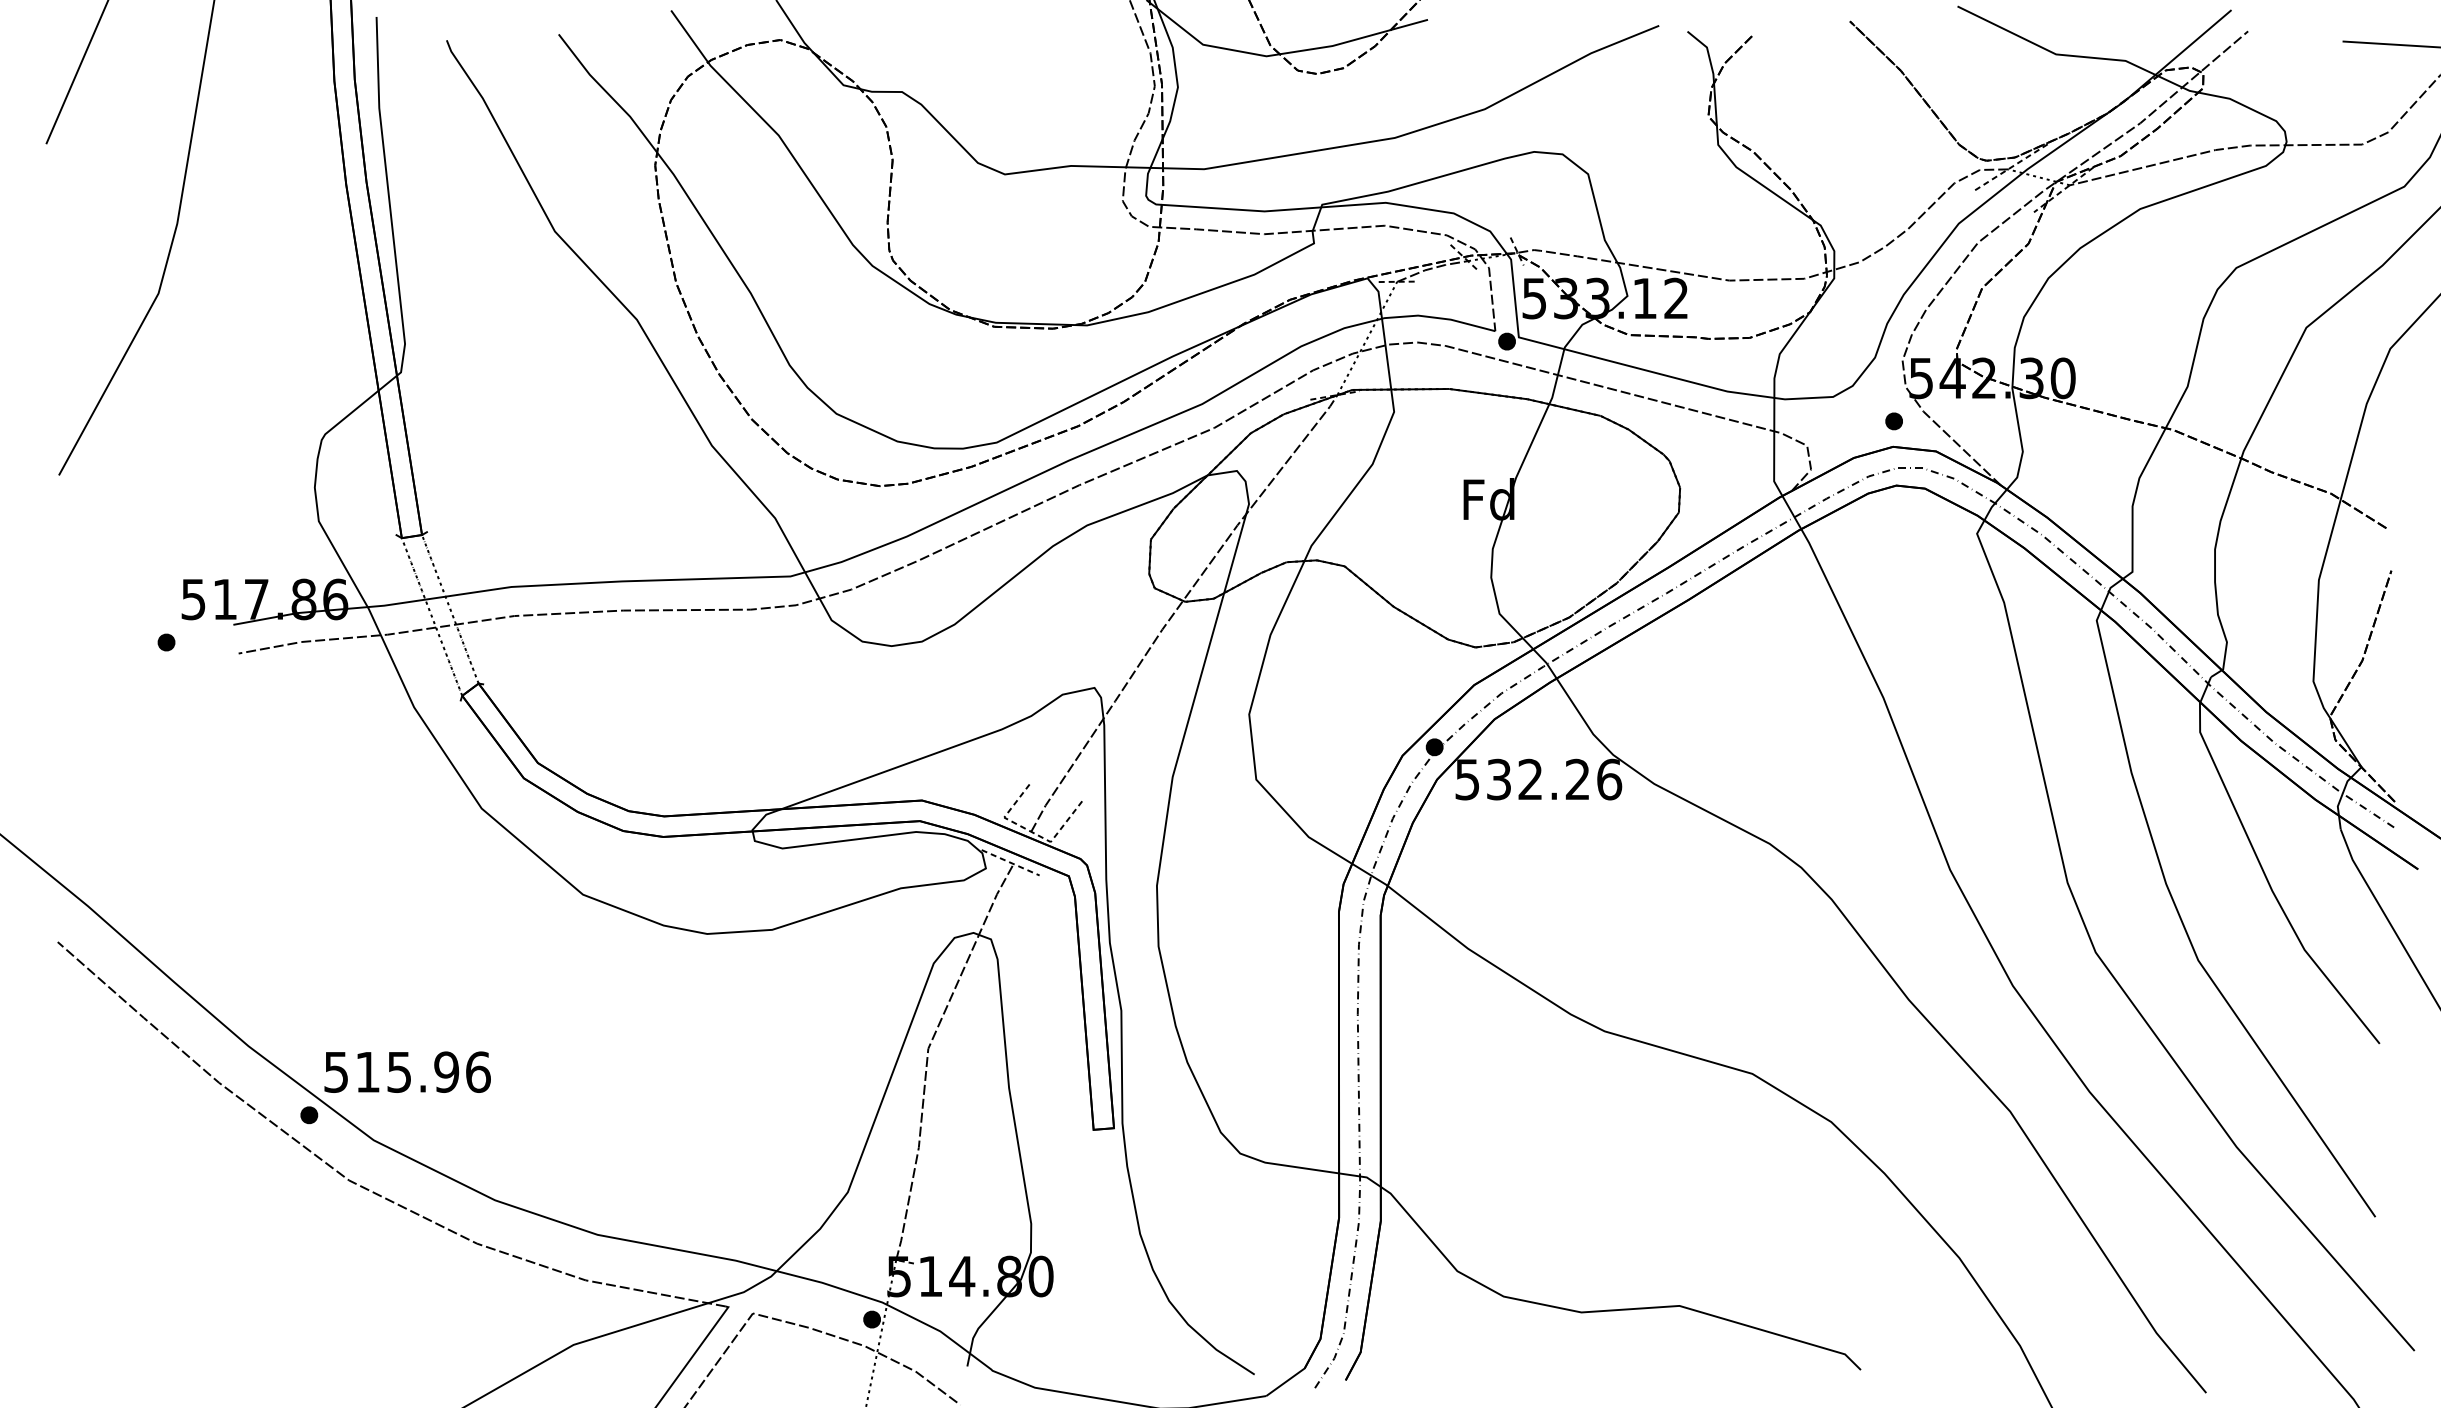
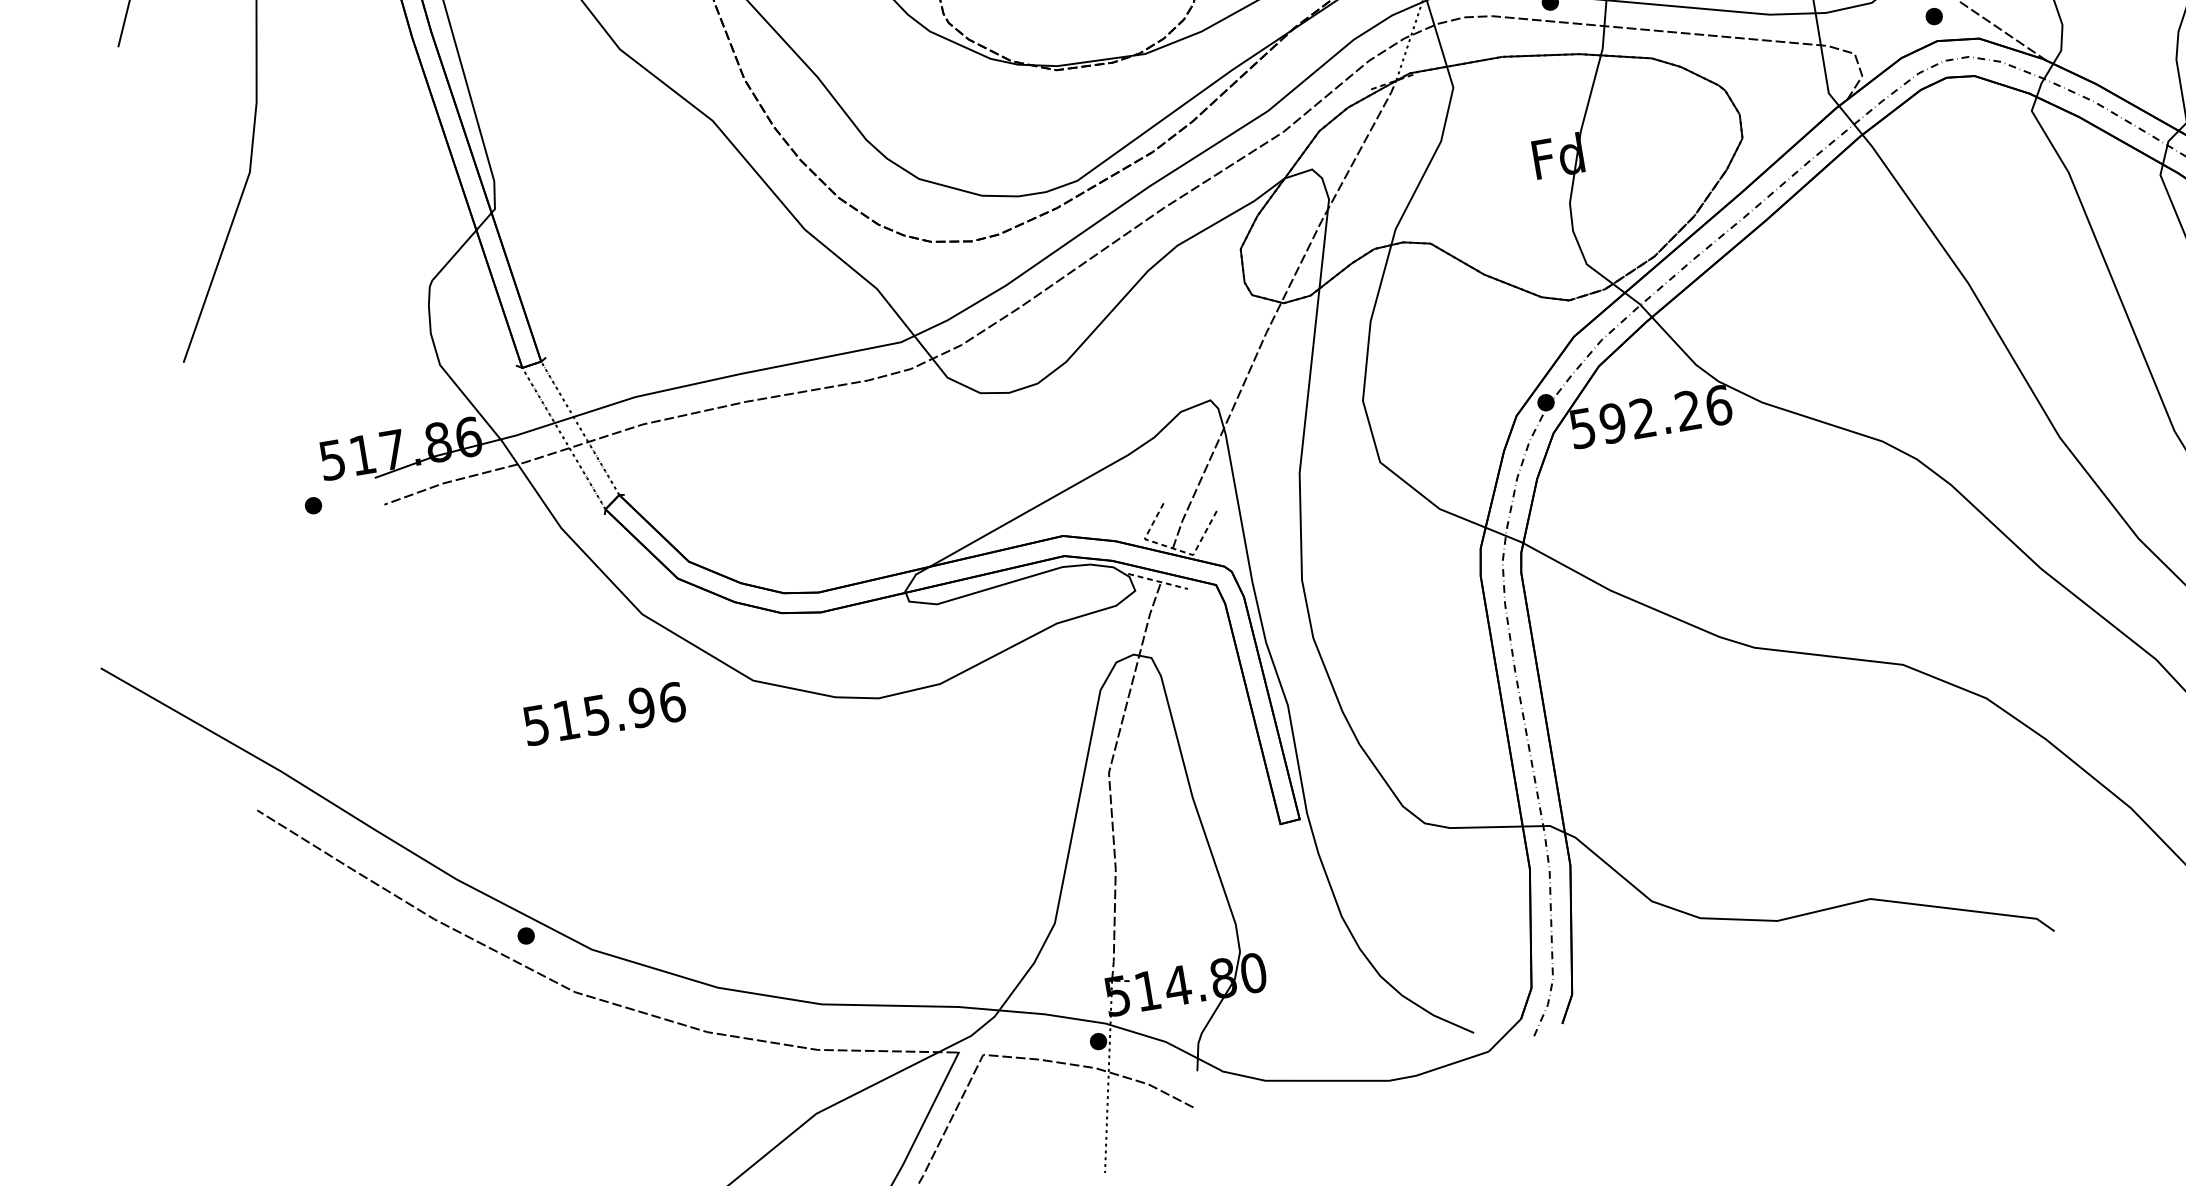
text: (1498, 779) -> (1612, 423), 532.26 -> 592.26
text: (407, 1071) -> (604, 713), moved

